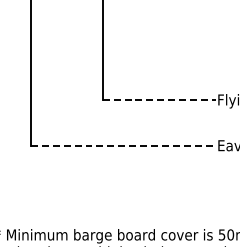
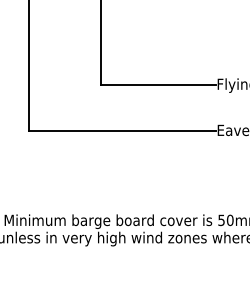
line: (159, 100) -> (158, 84), dashed -> solid
line: (123, 145) -> (122, 130), dashed -> solid

